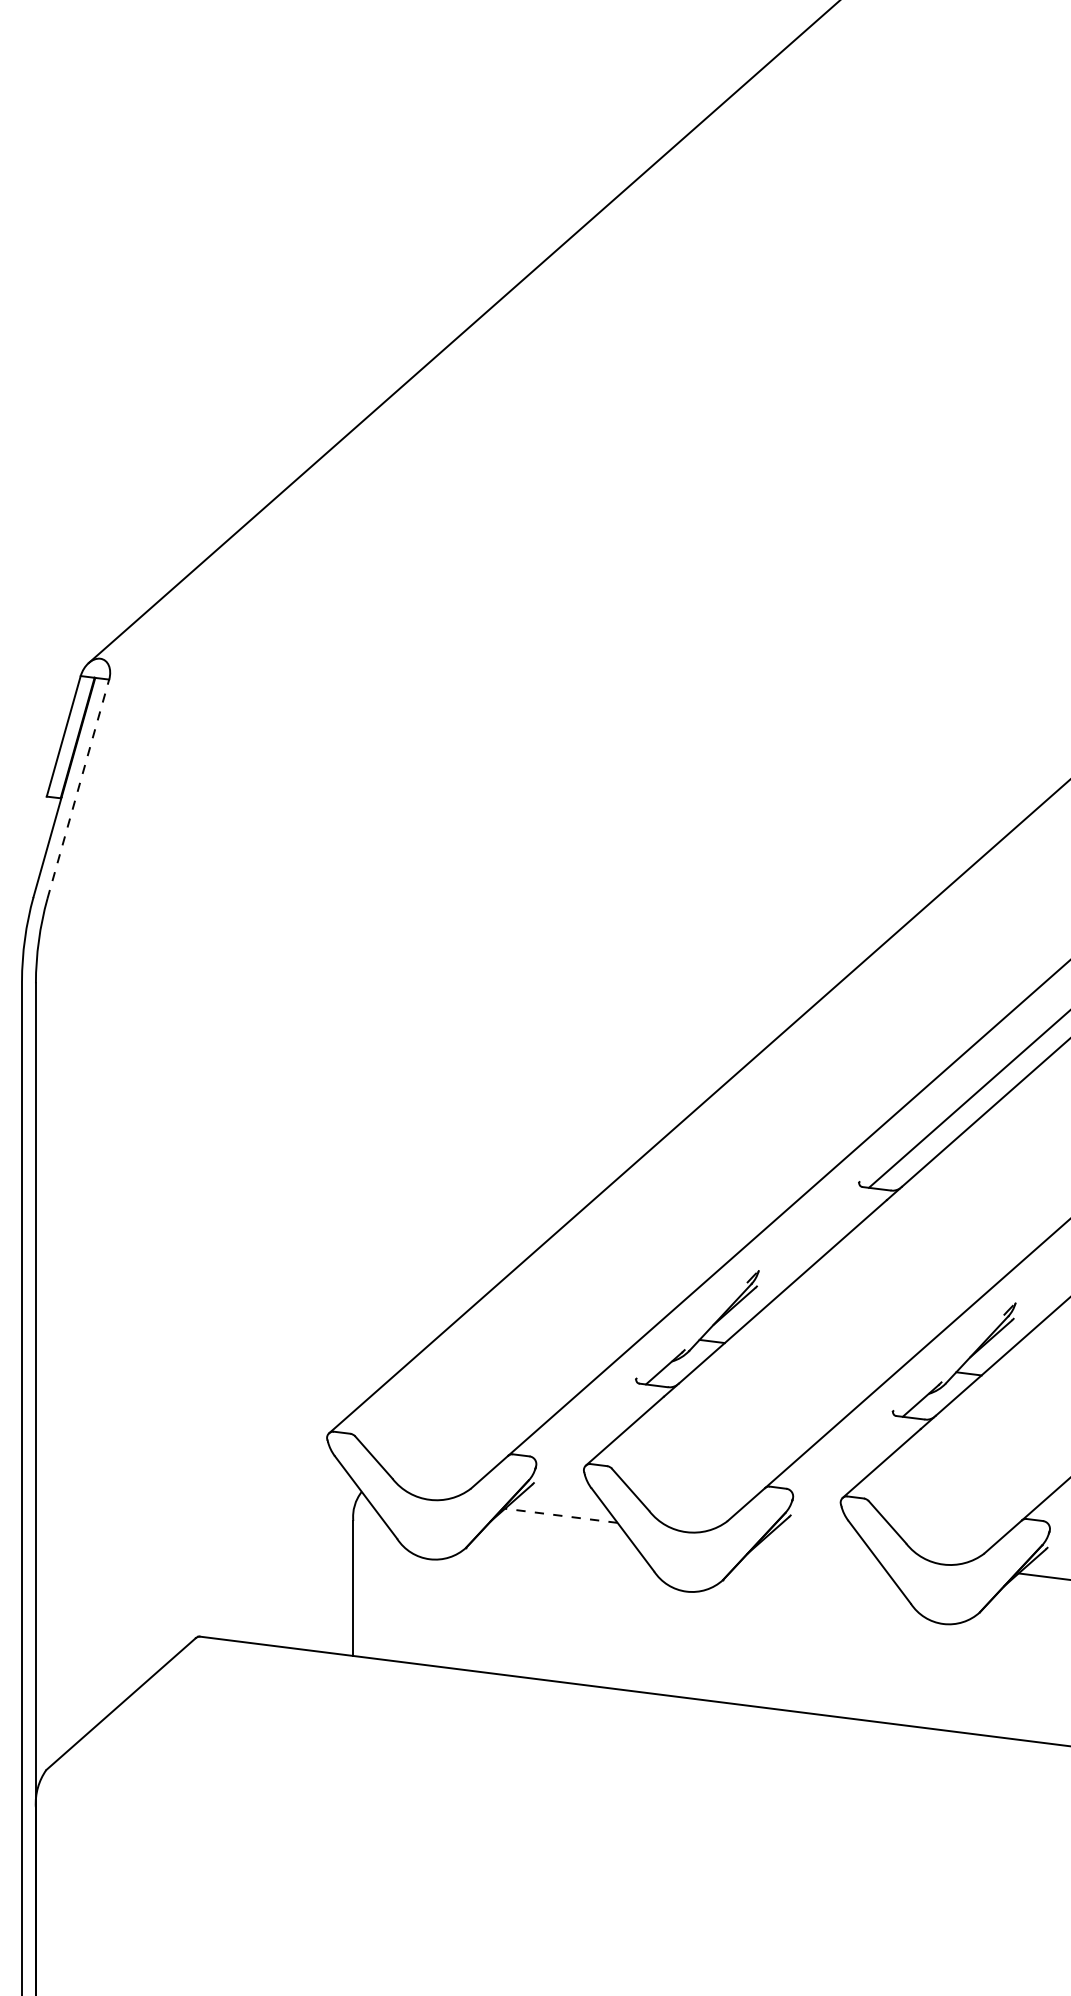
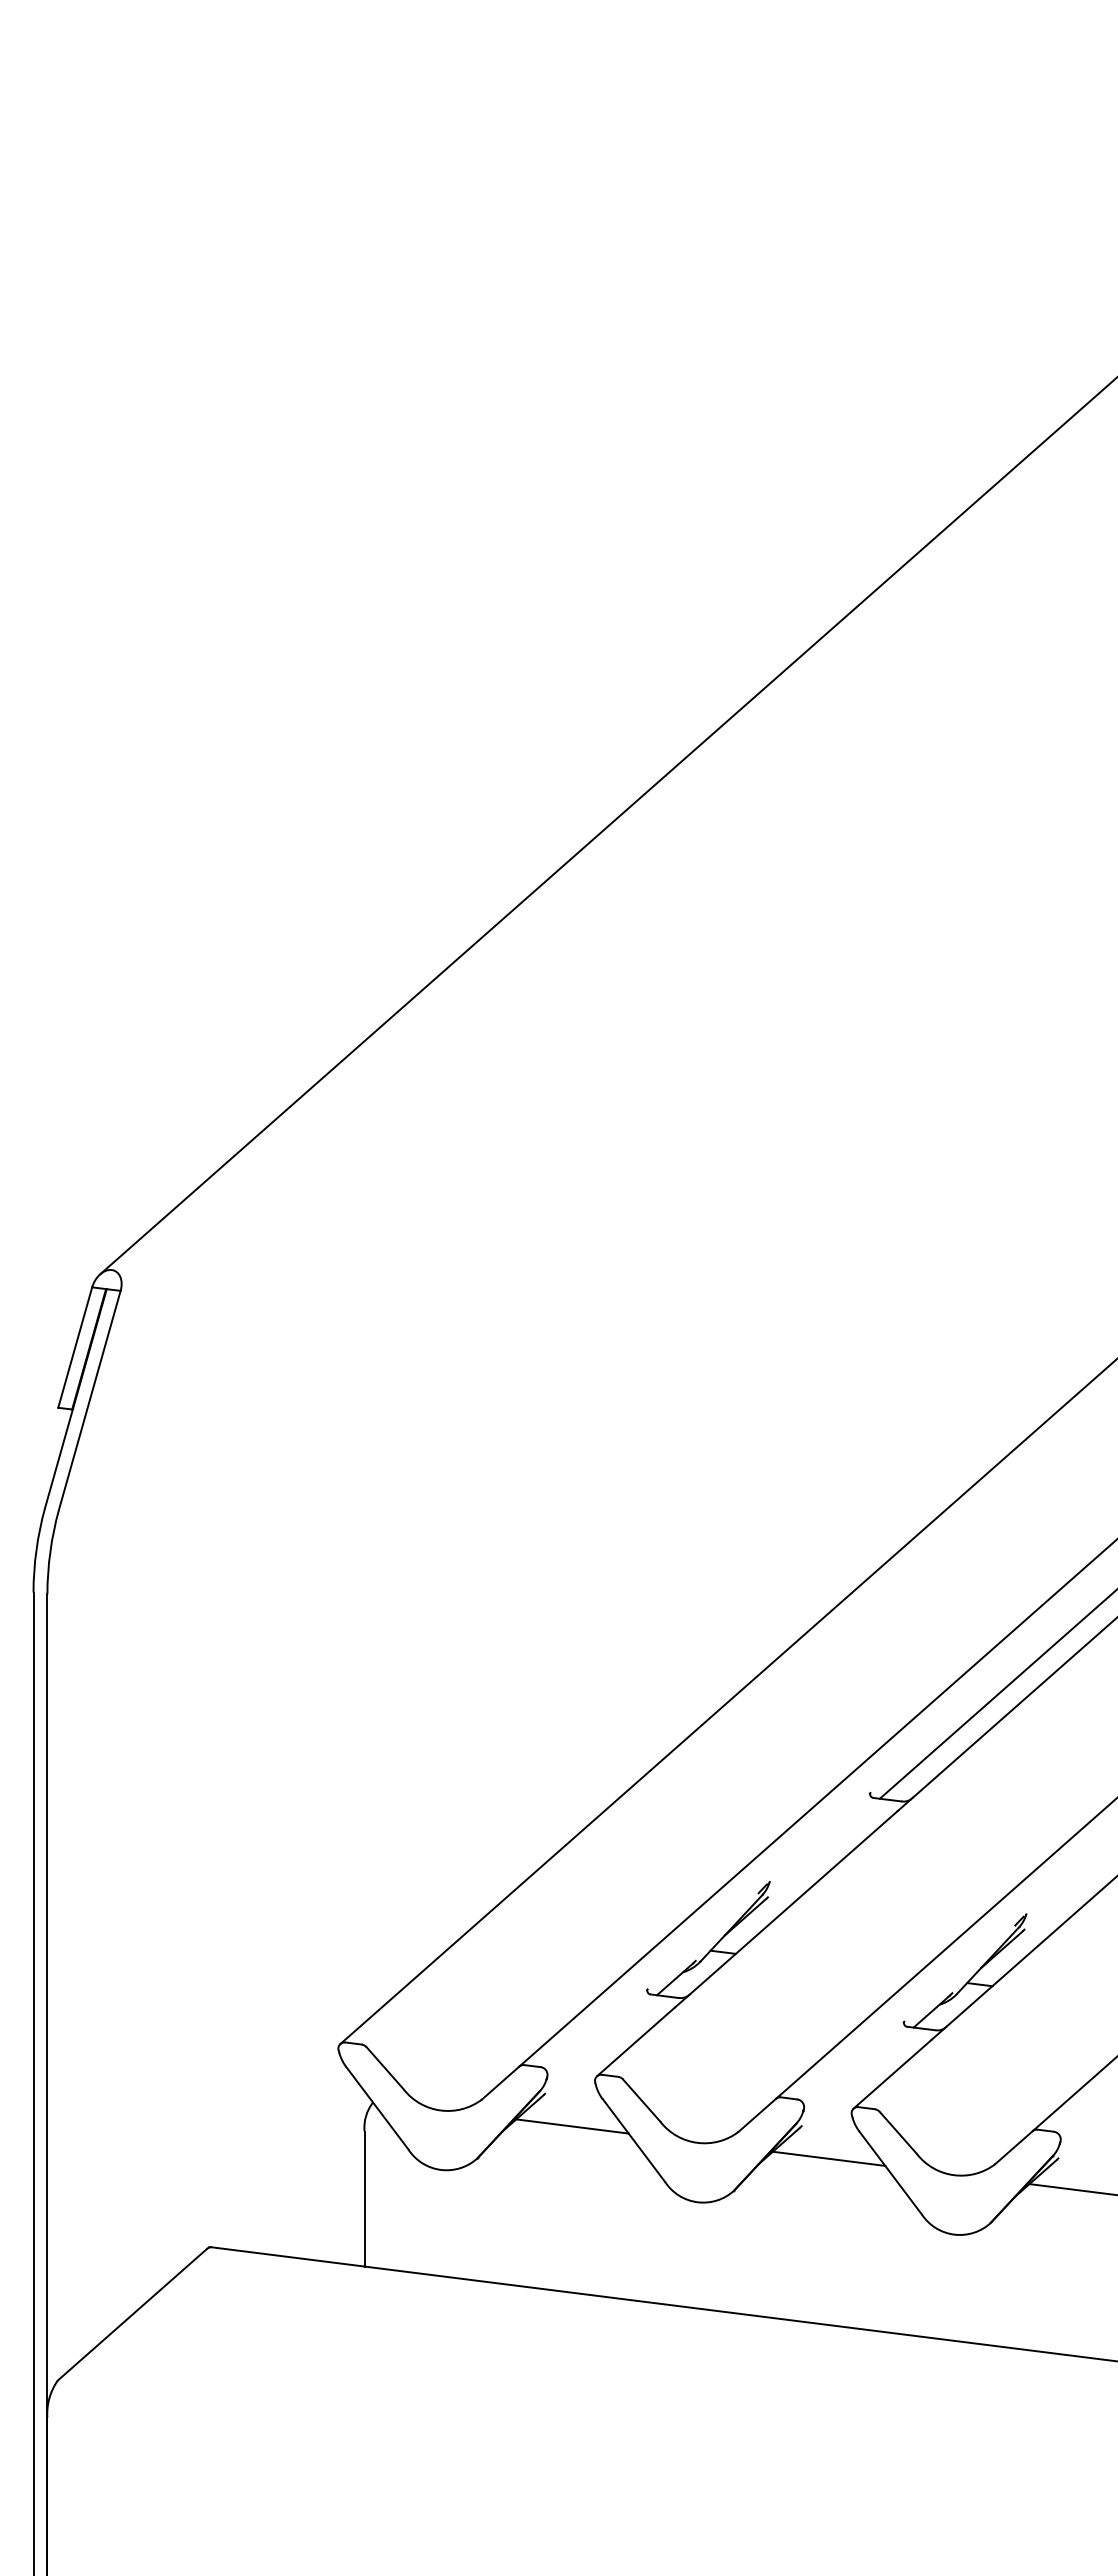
line: (78, 789) -> (89, 1400), dashed -> solid
line: (561, 1515) -> (572, 2126), dashed -> solid
line: (817, 1547) -> (828, 2158), added

